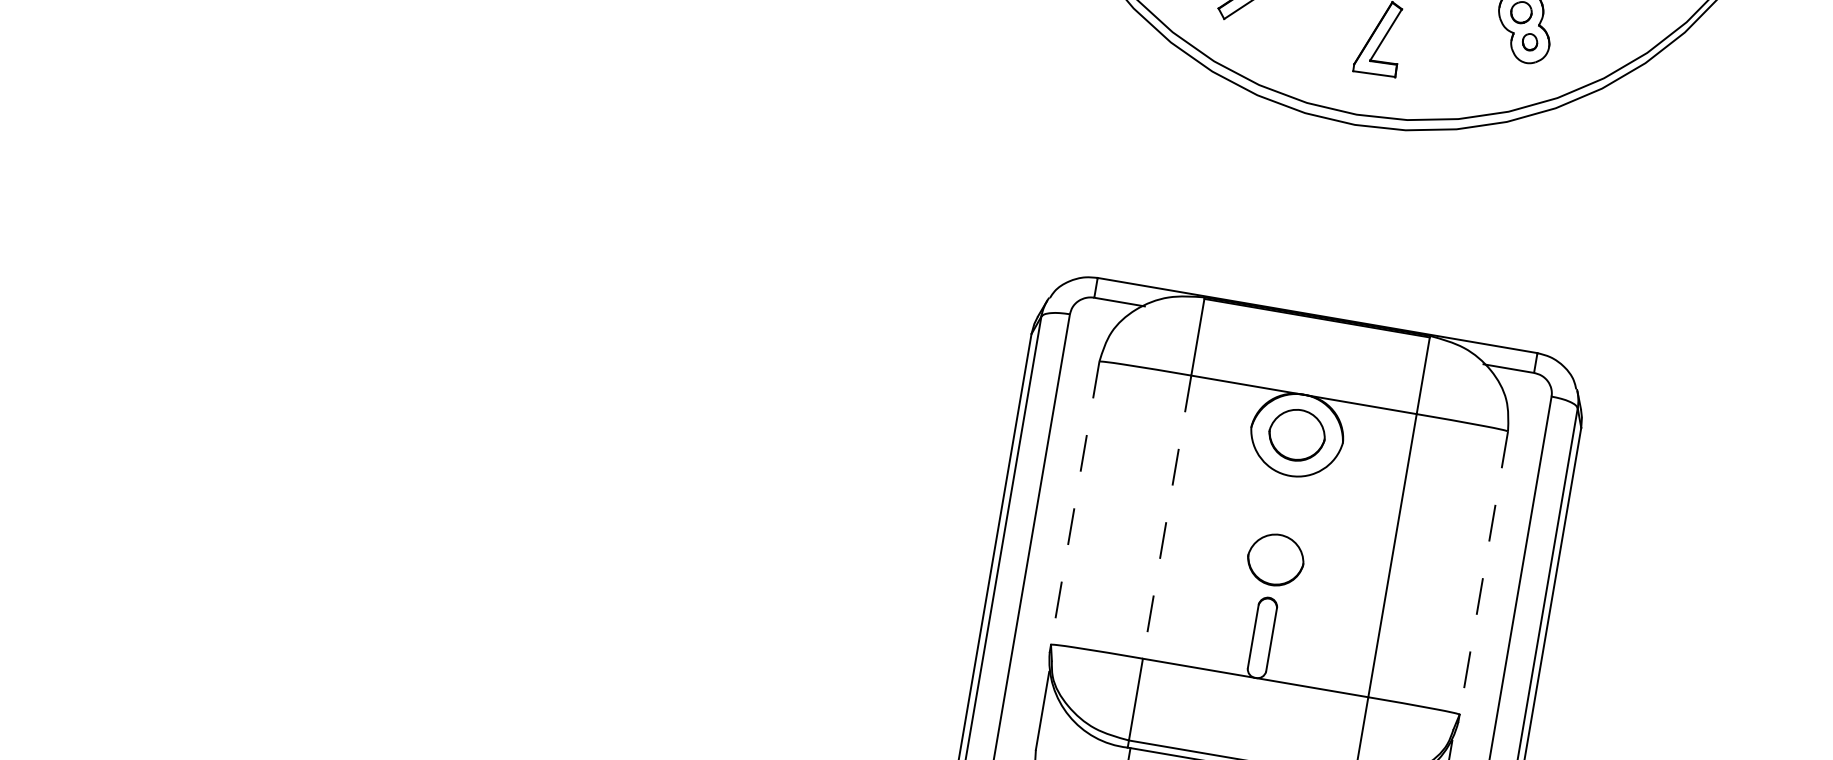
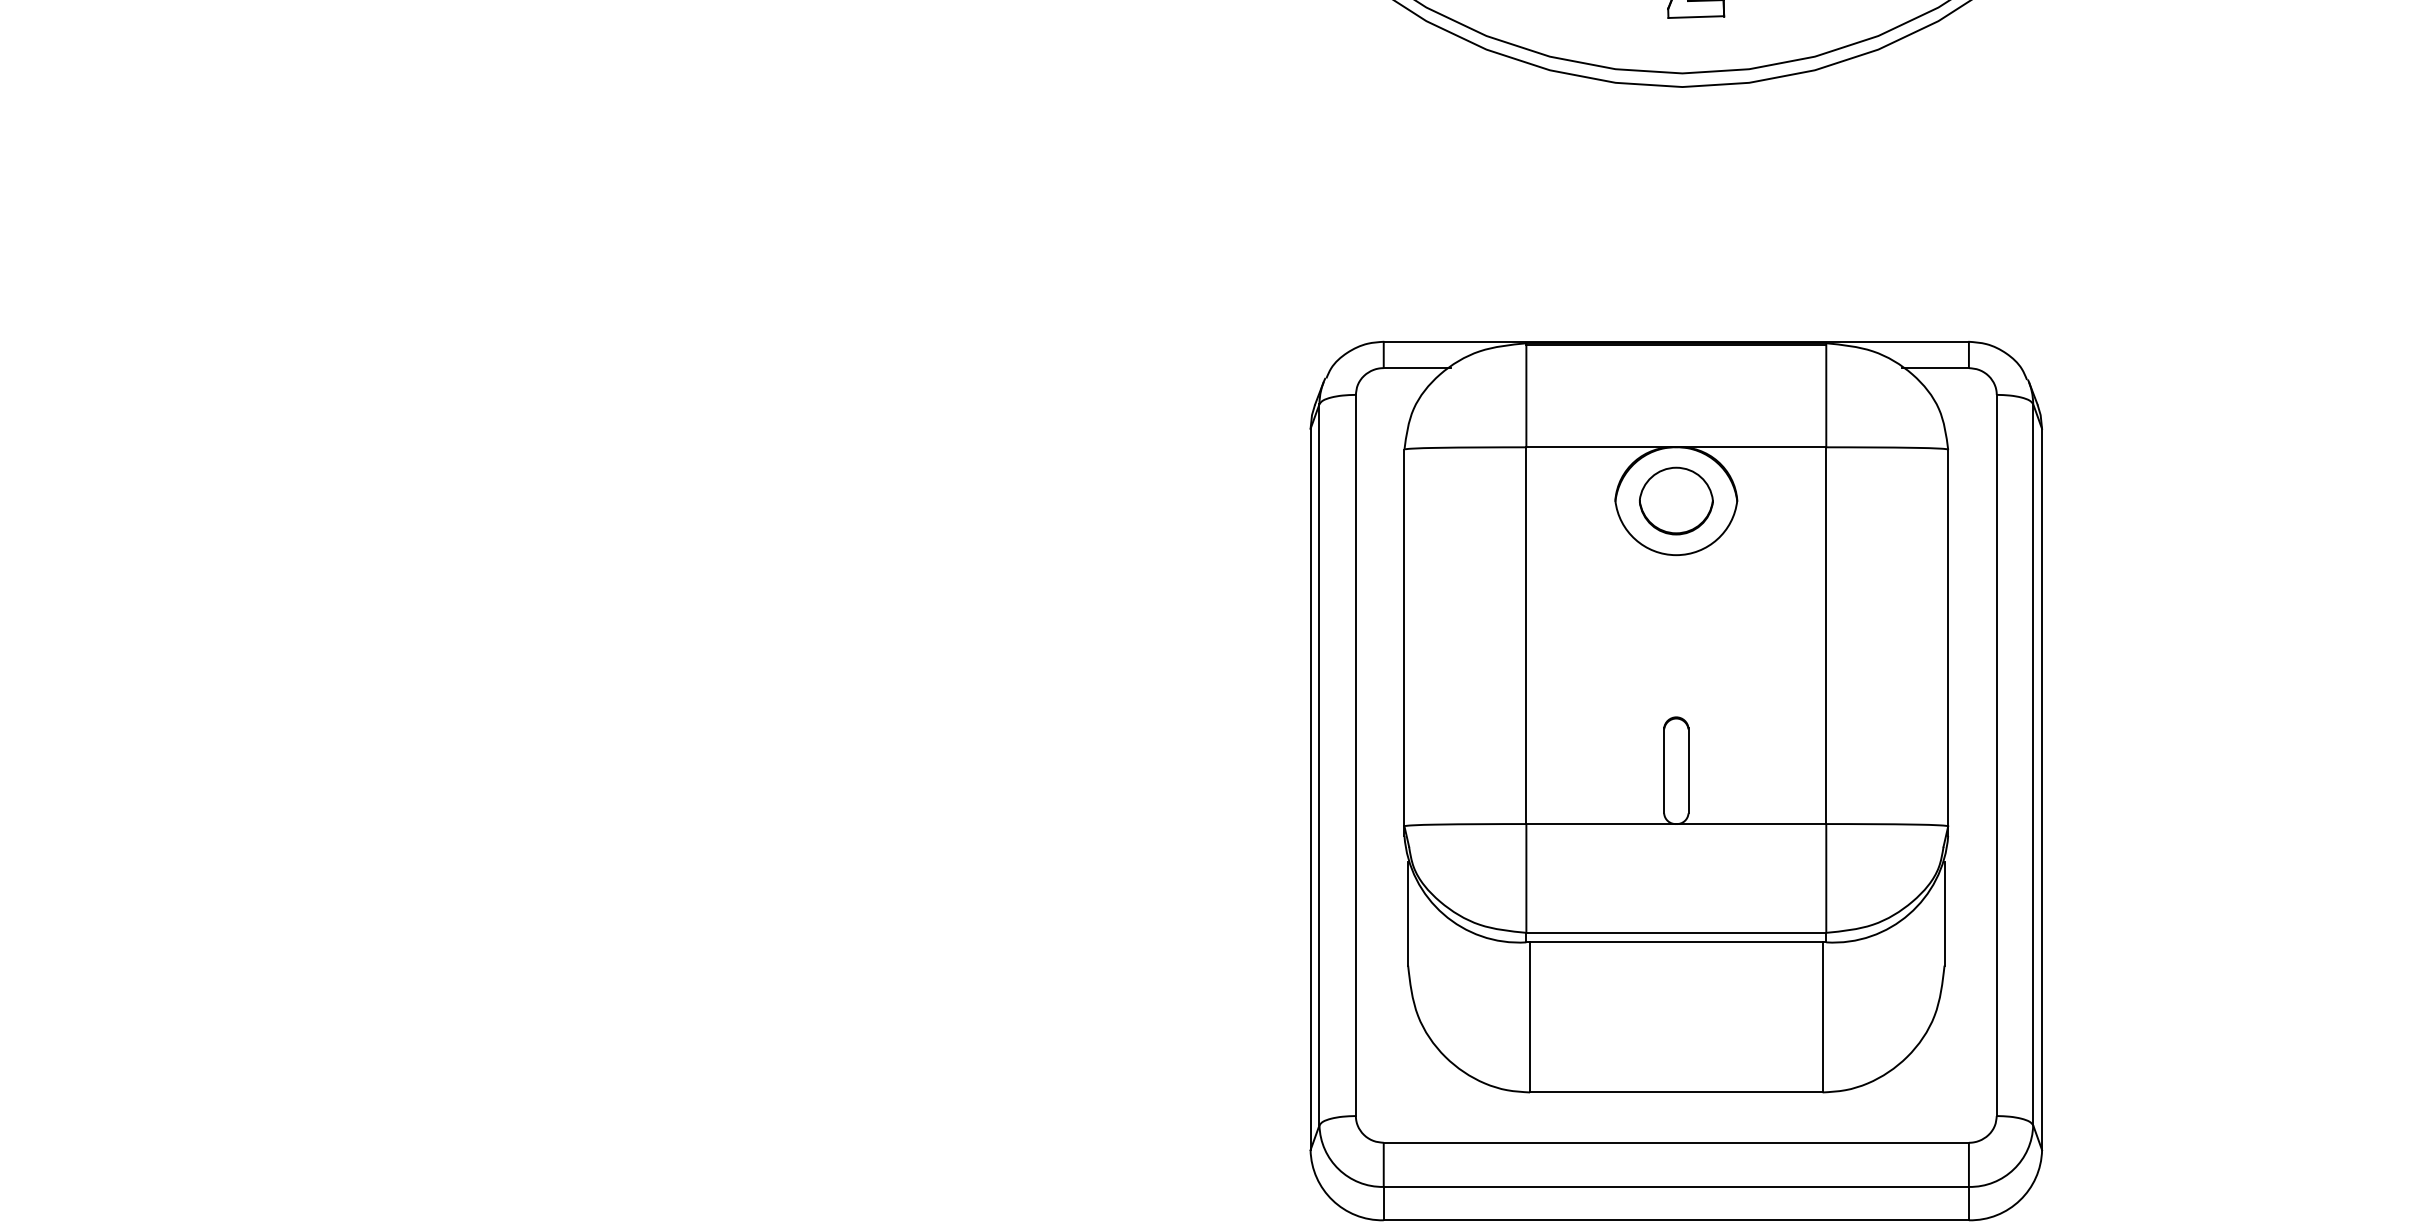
line: (1075, 503) -> (1404, 638), dashed -> solid
line: (1167, 517) -> (1526, 636), dashed -> solid
part: (1275, 559) -> (1676, 666), removed
line: (1483, 573) -> (1948, 638), dashed -> solid

